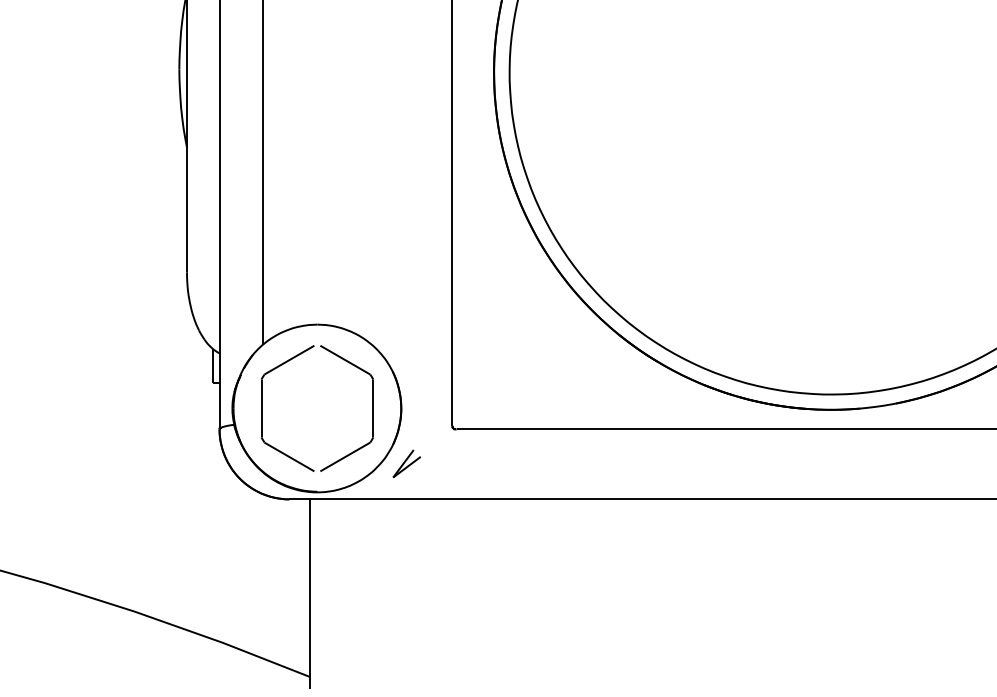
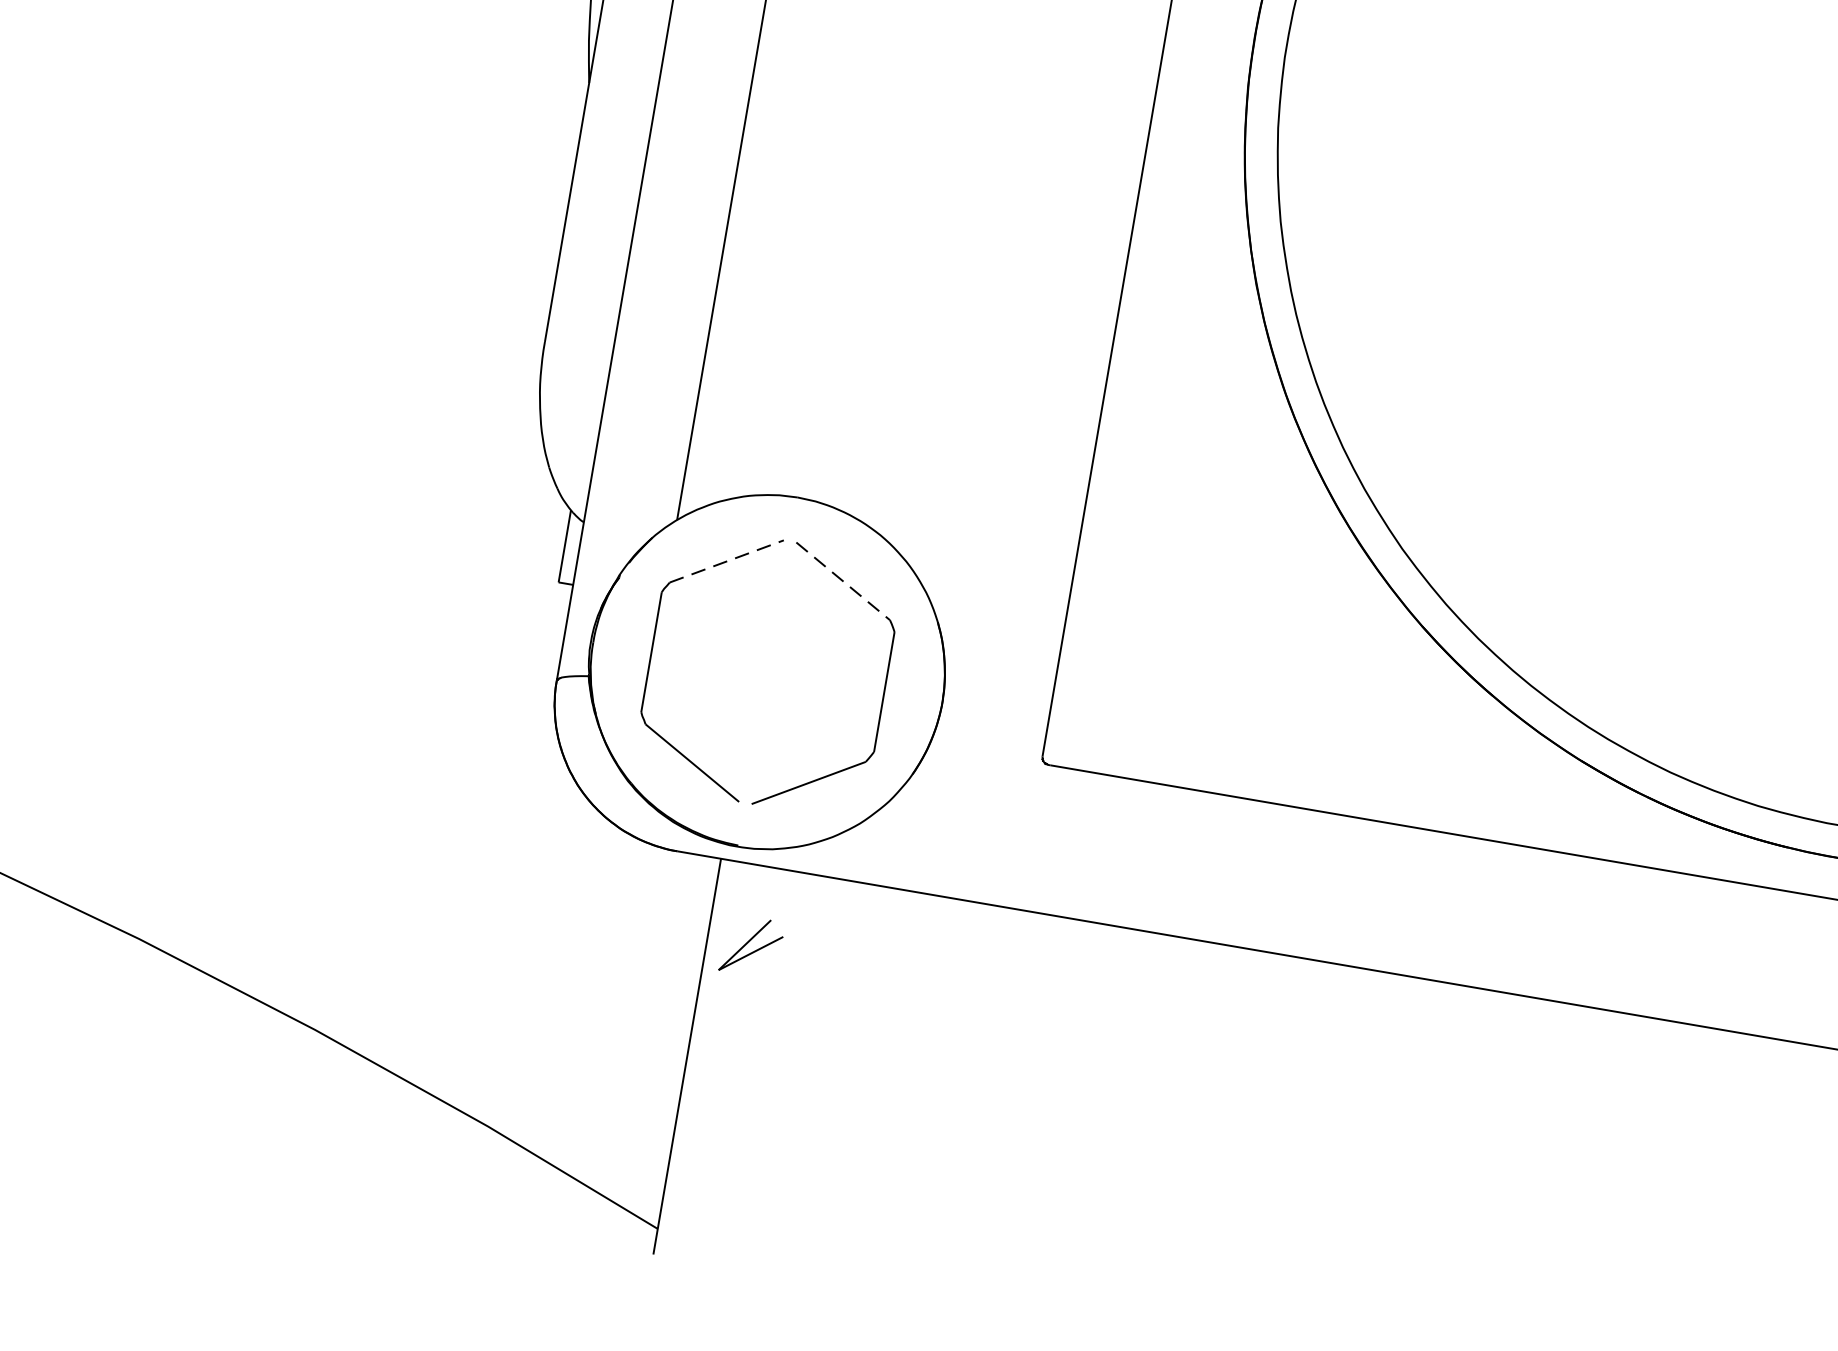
line: (289, 360) -> (726, 562), solid -> dashed
line: (345, 360) -> (843, 582), solid -> dashed
part: (406, 463) -> (751, 945), moved

